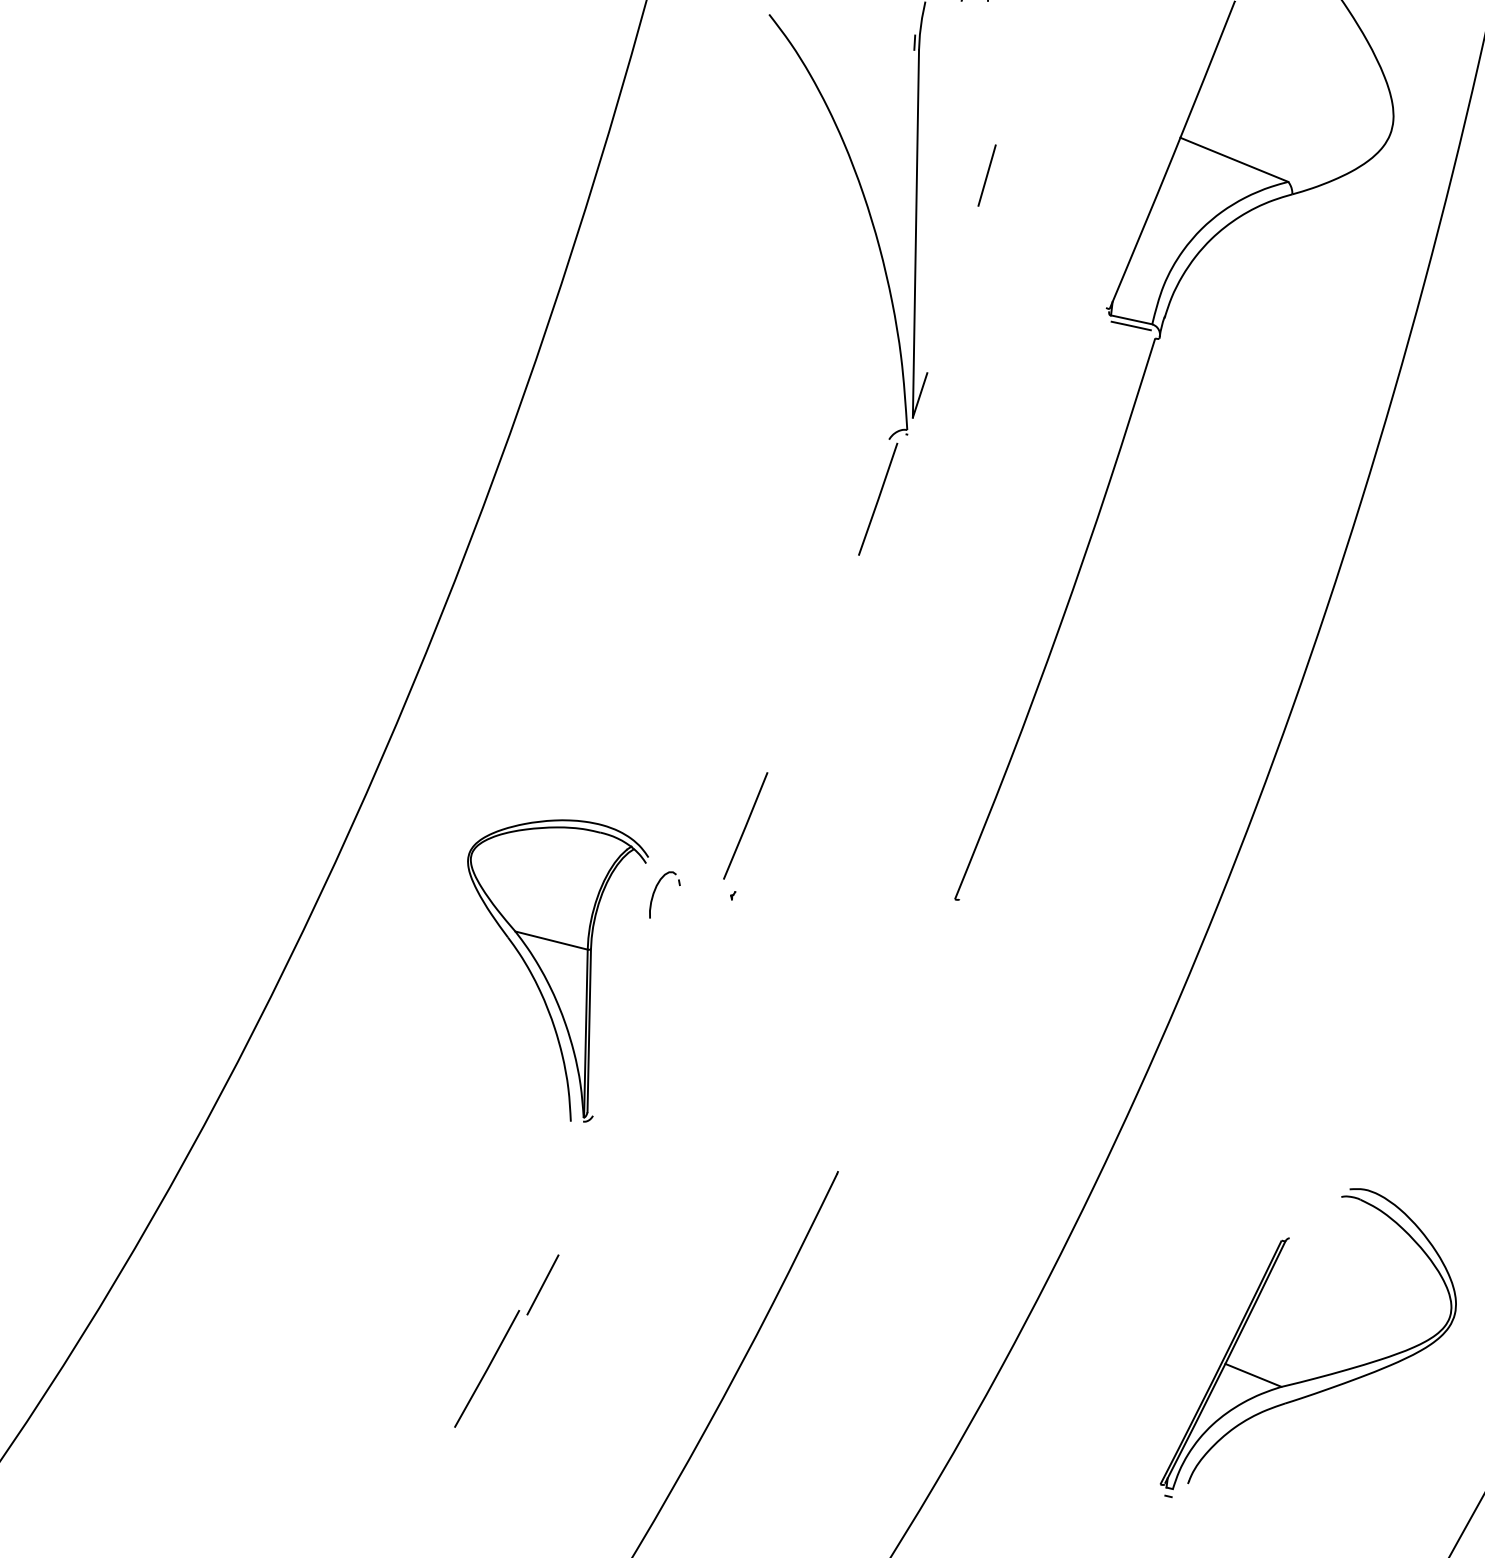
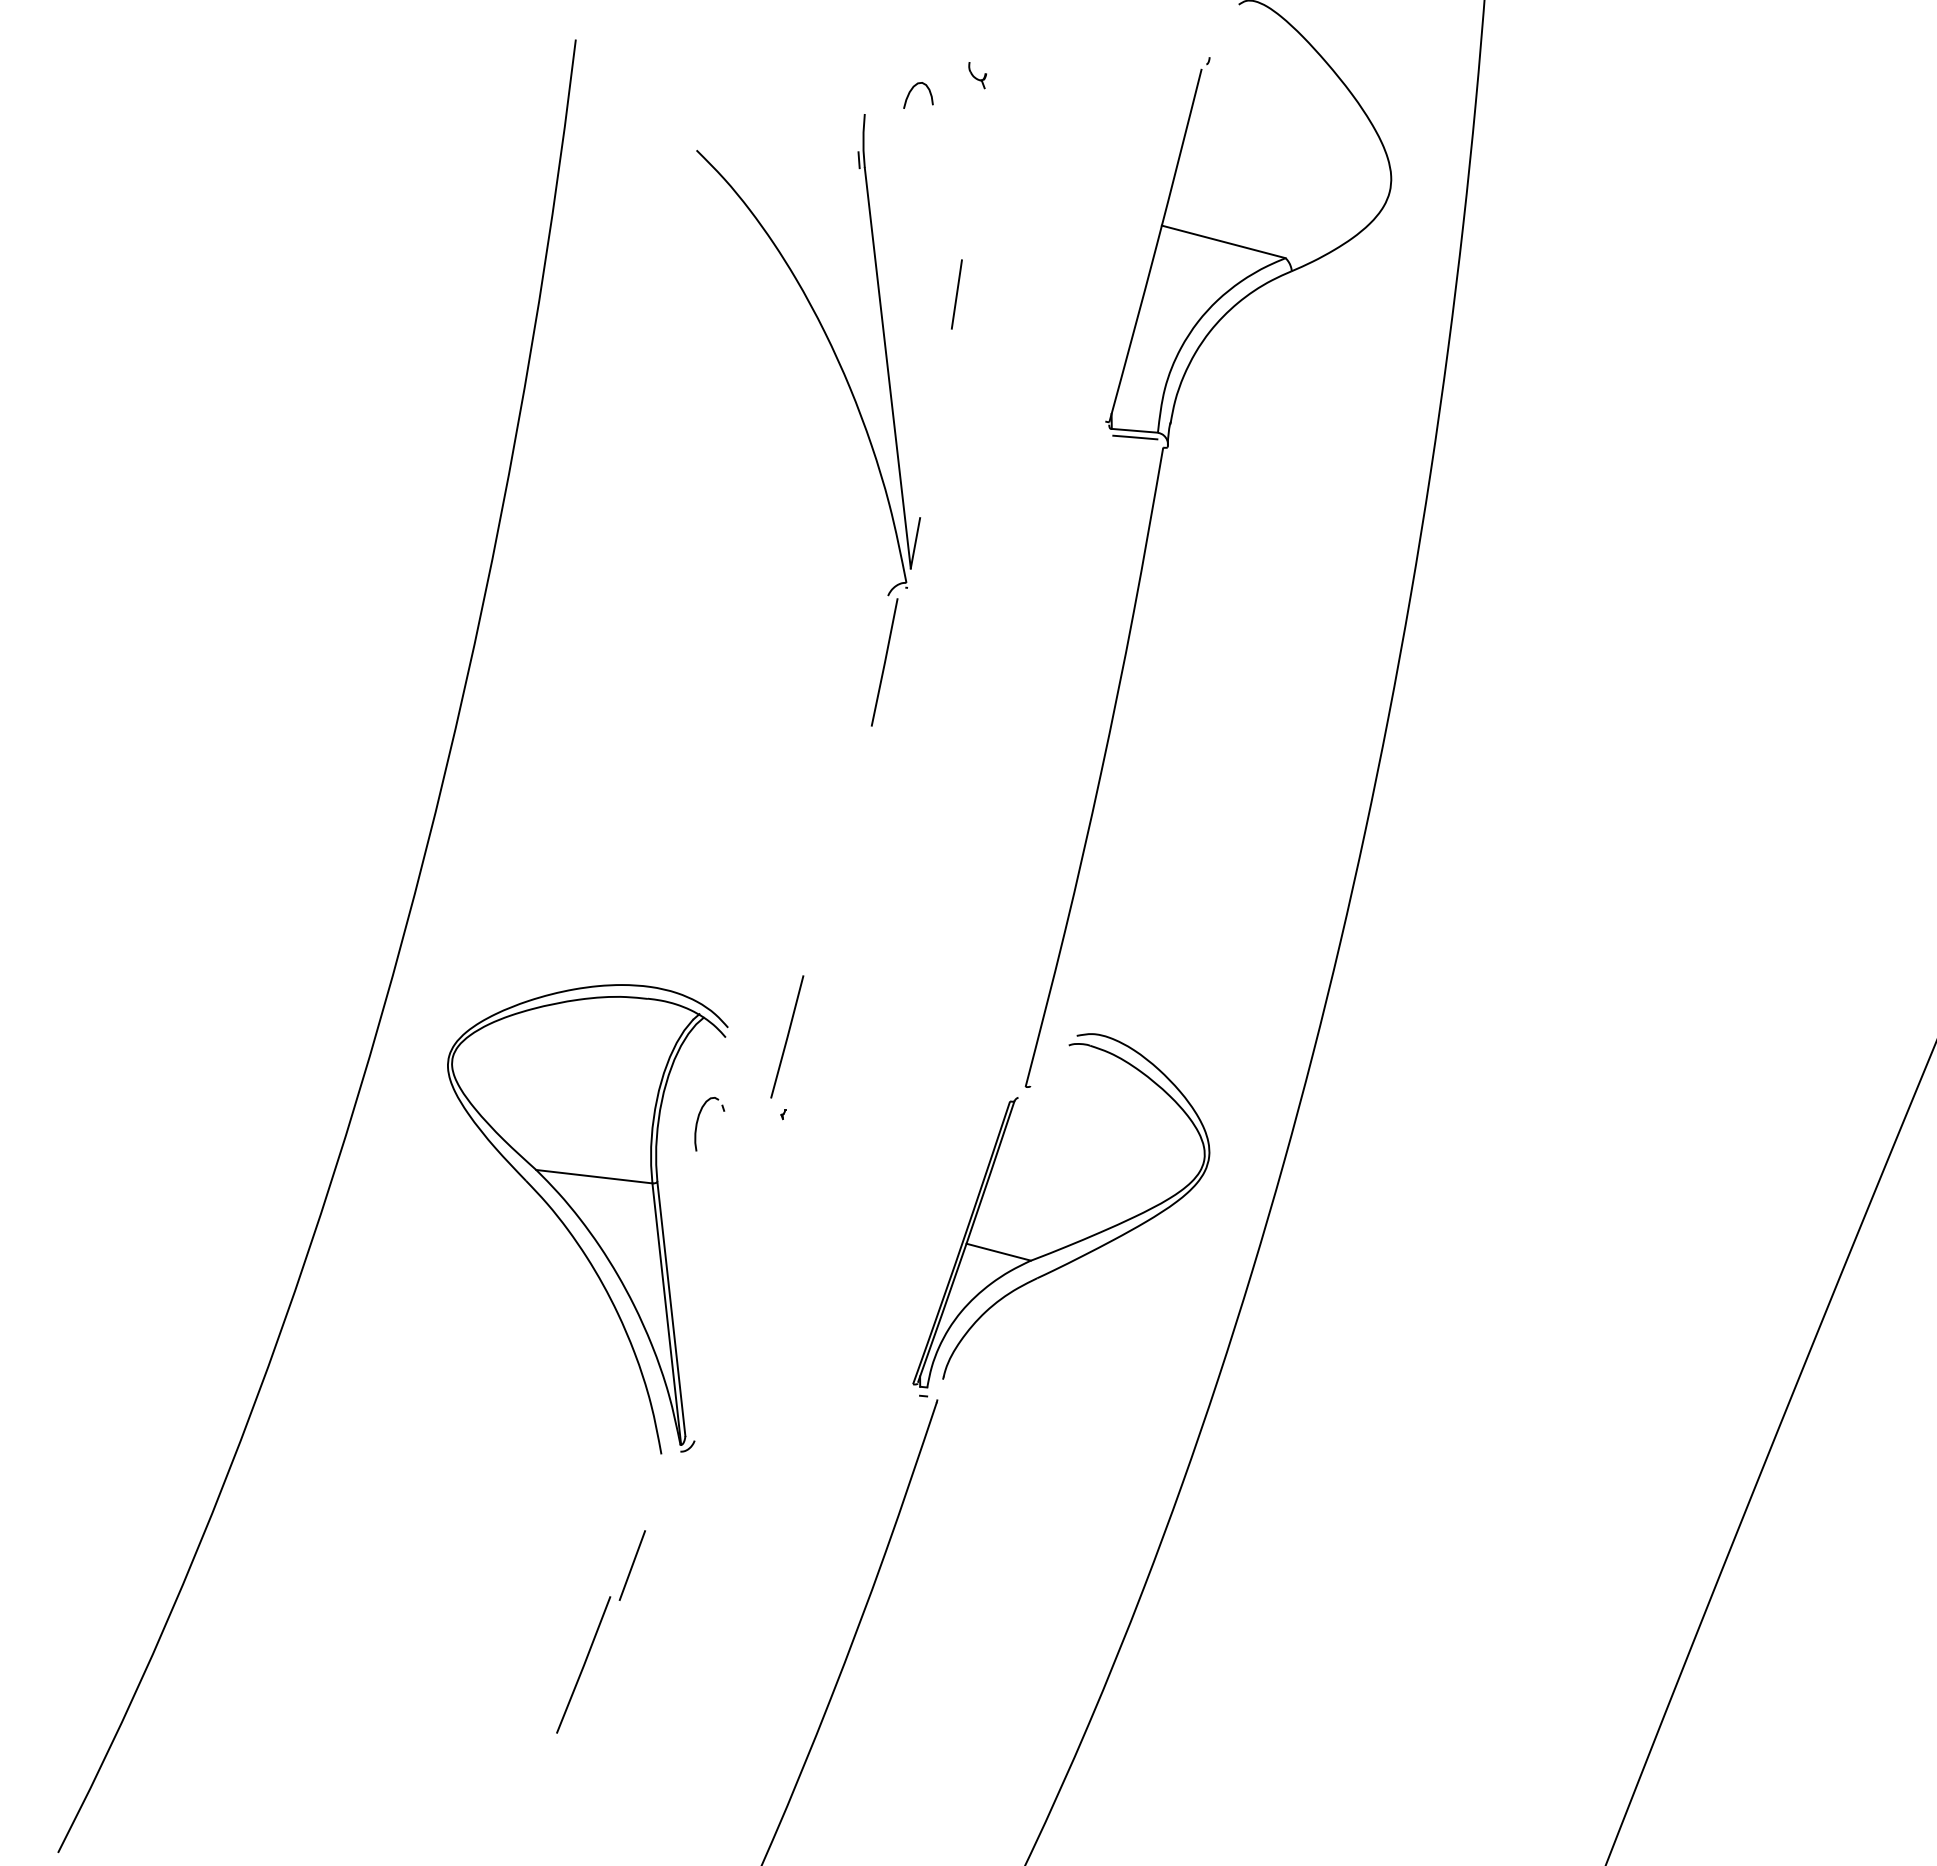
part: (543, 967) -> (587, 1219), size x1.43
part: (1322, 1375) -> (1073, 1242), moved

